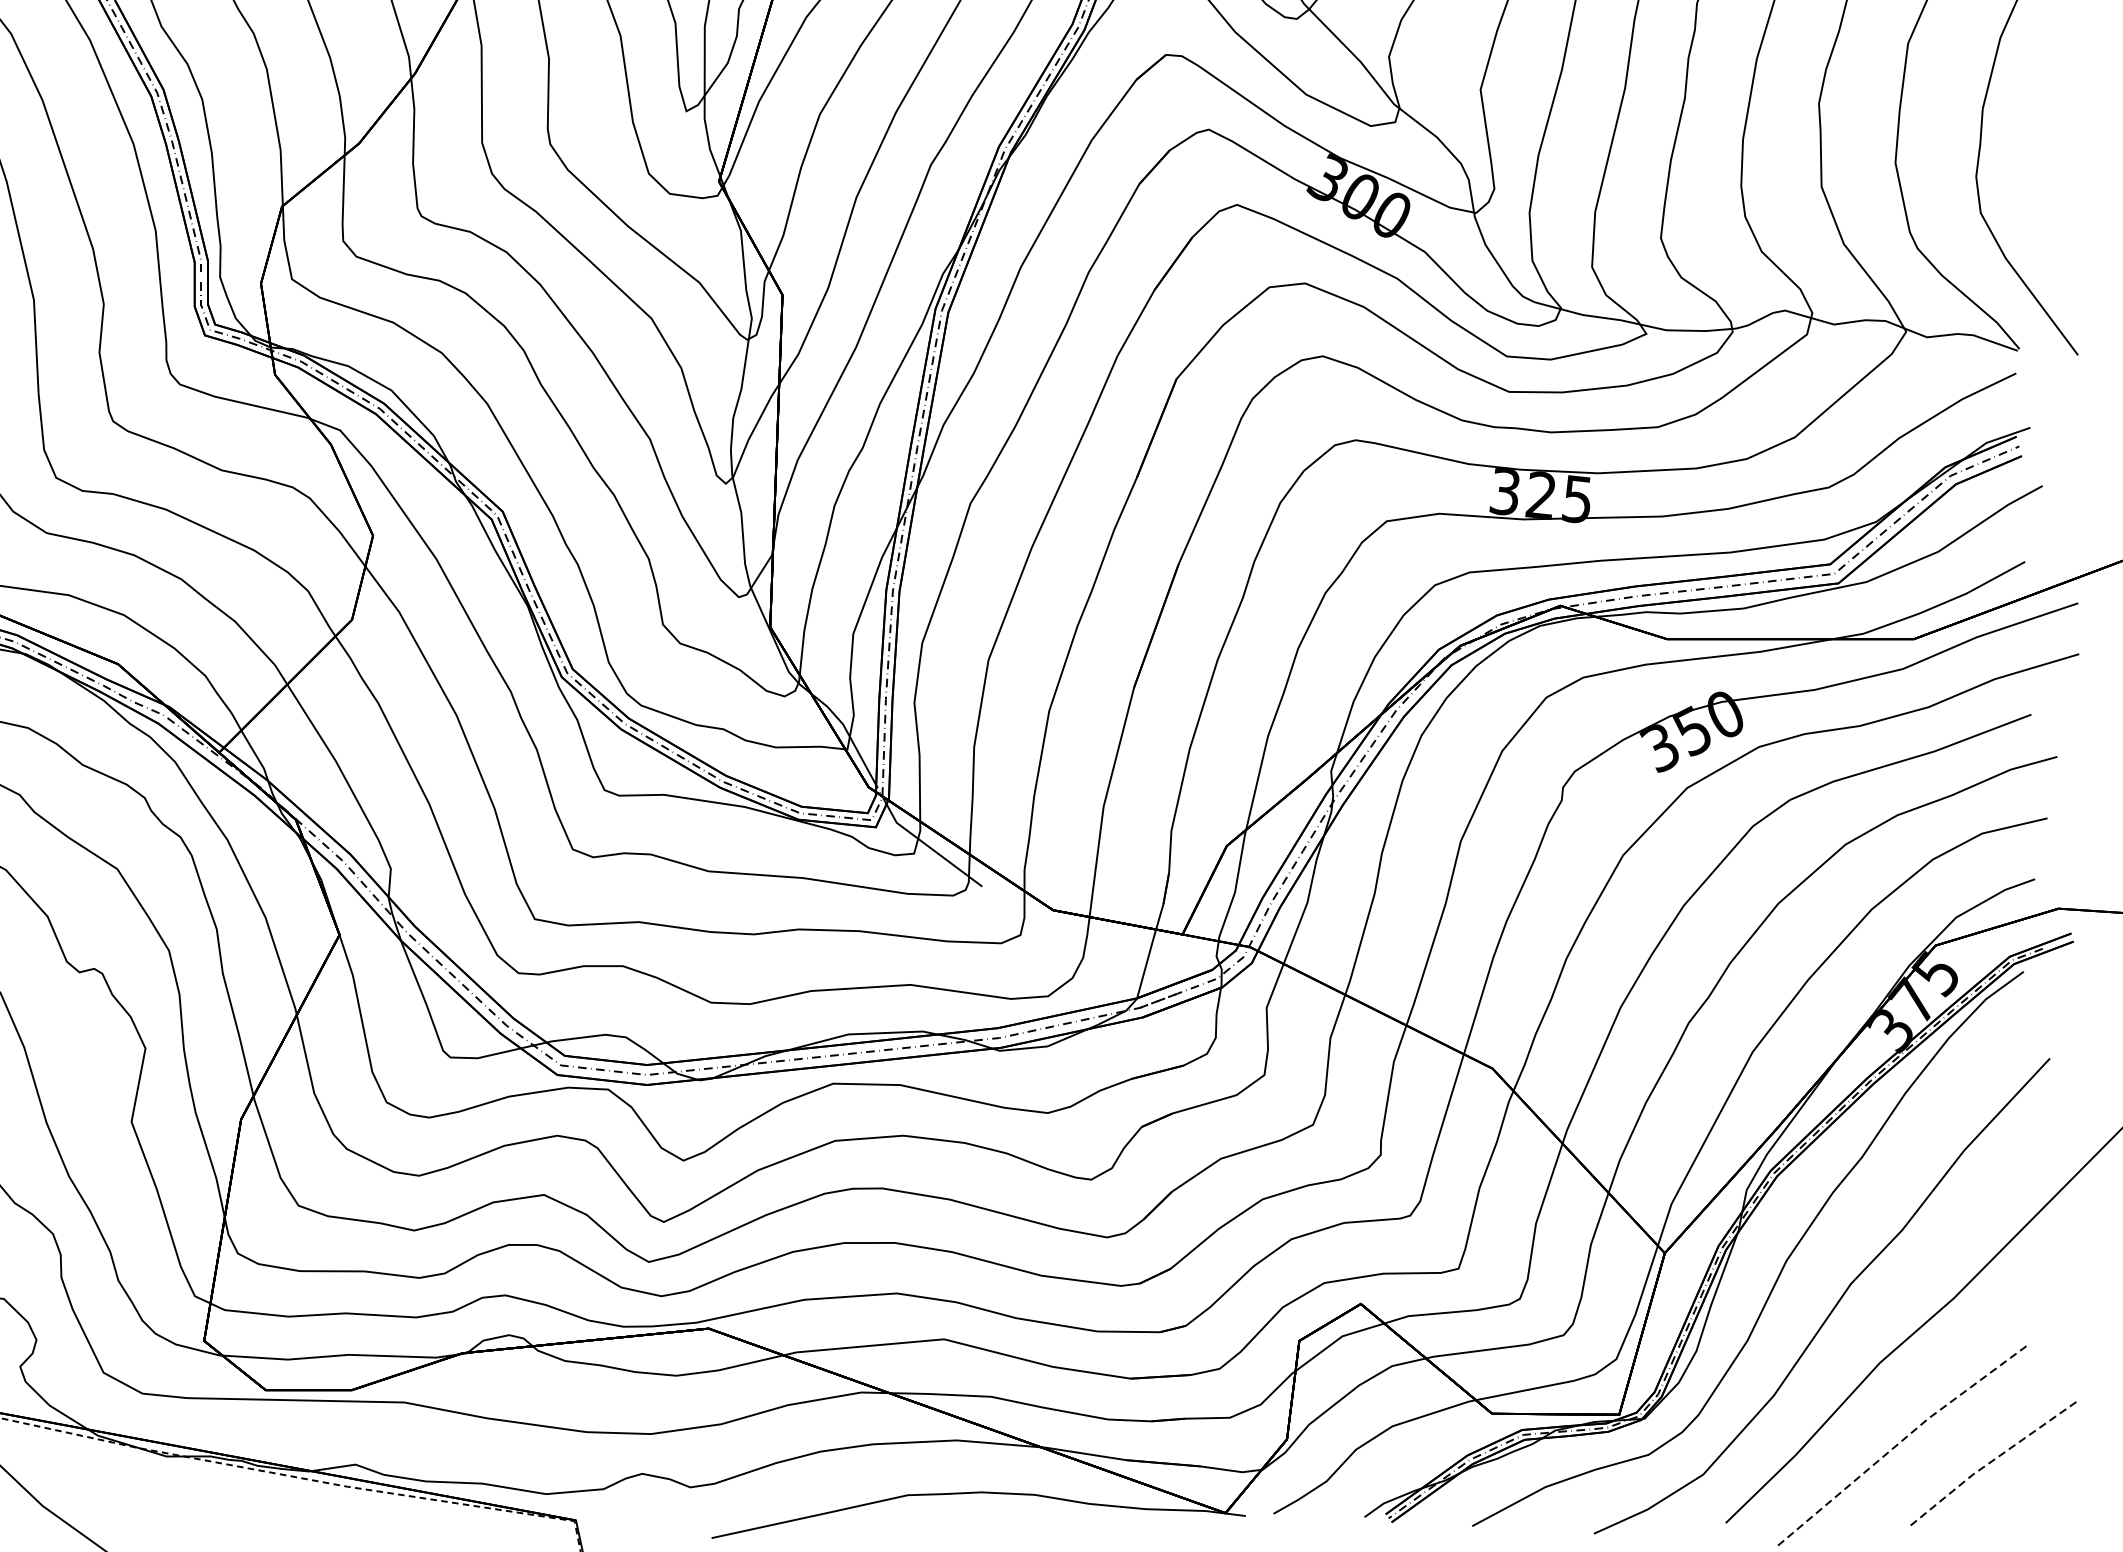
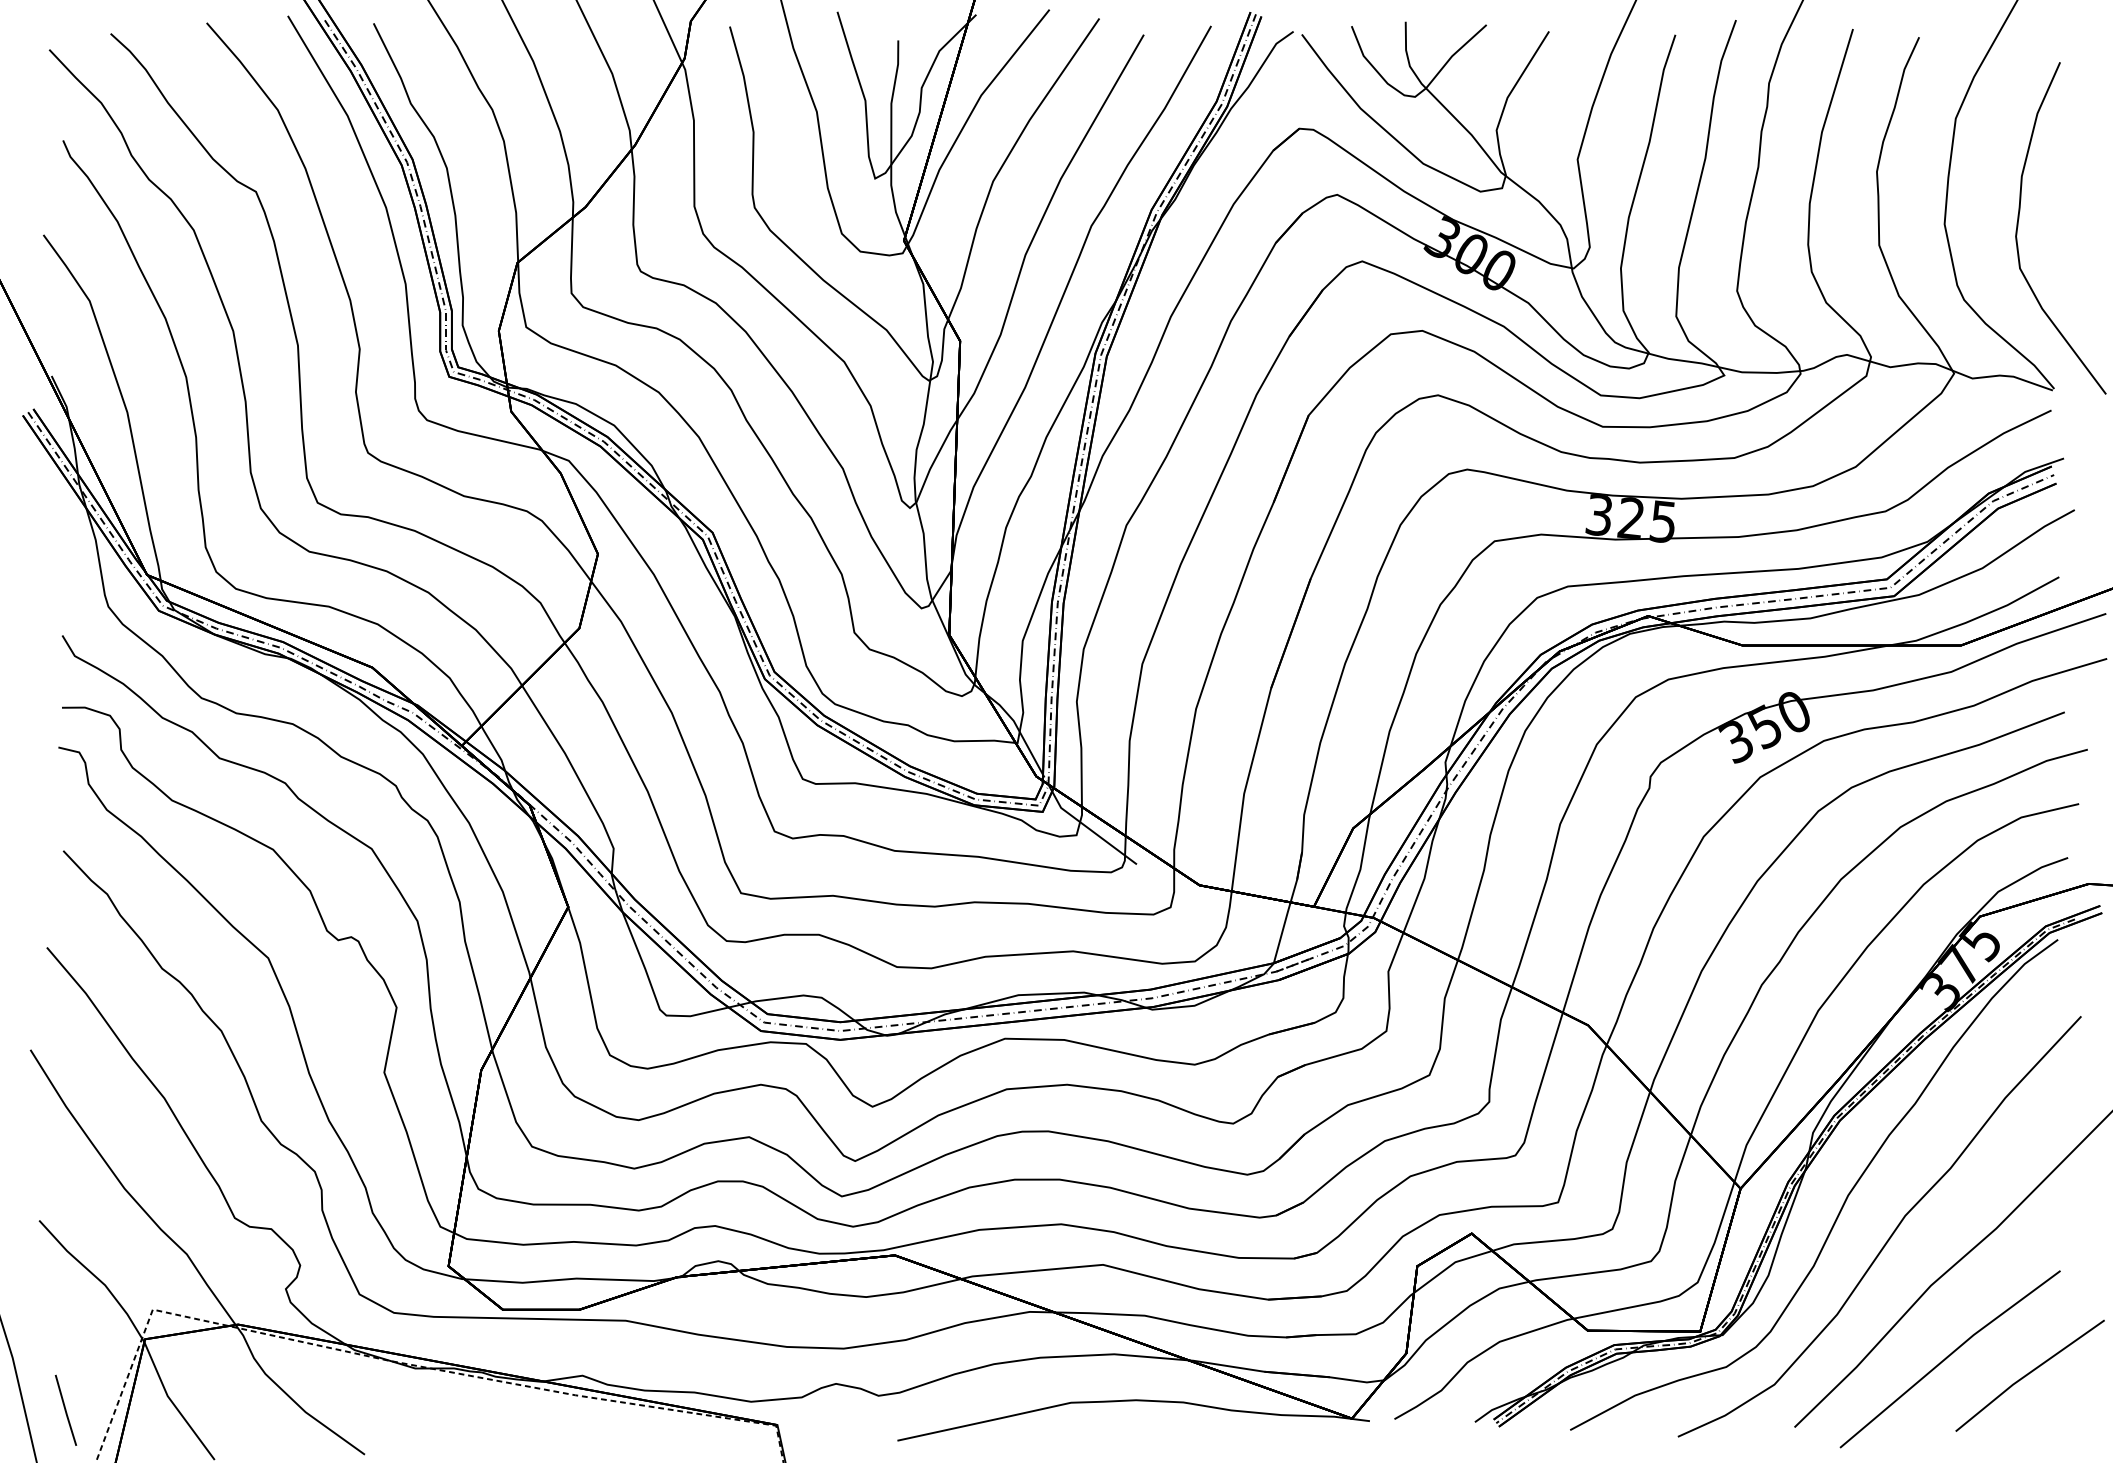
line: (1899, 1442) -> (1948, 1356), dashed -> solid
line: (1989, 1463) -> (2027, 1374), dashed -> solid

